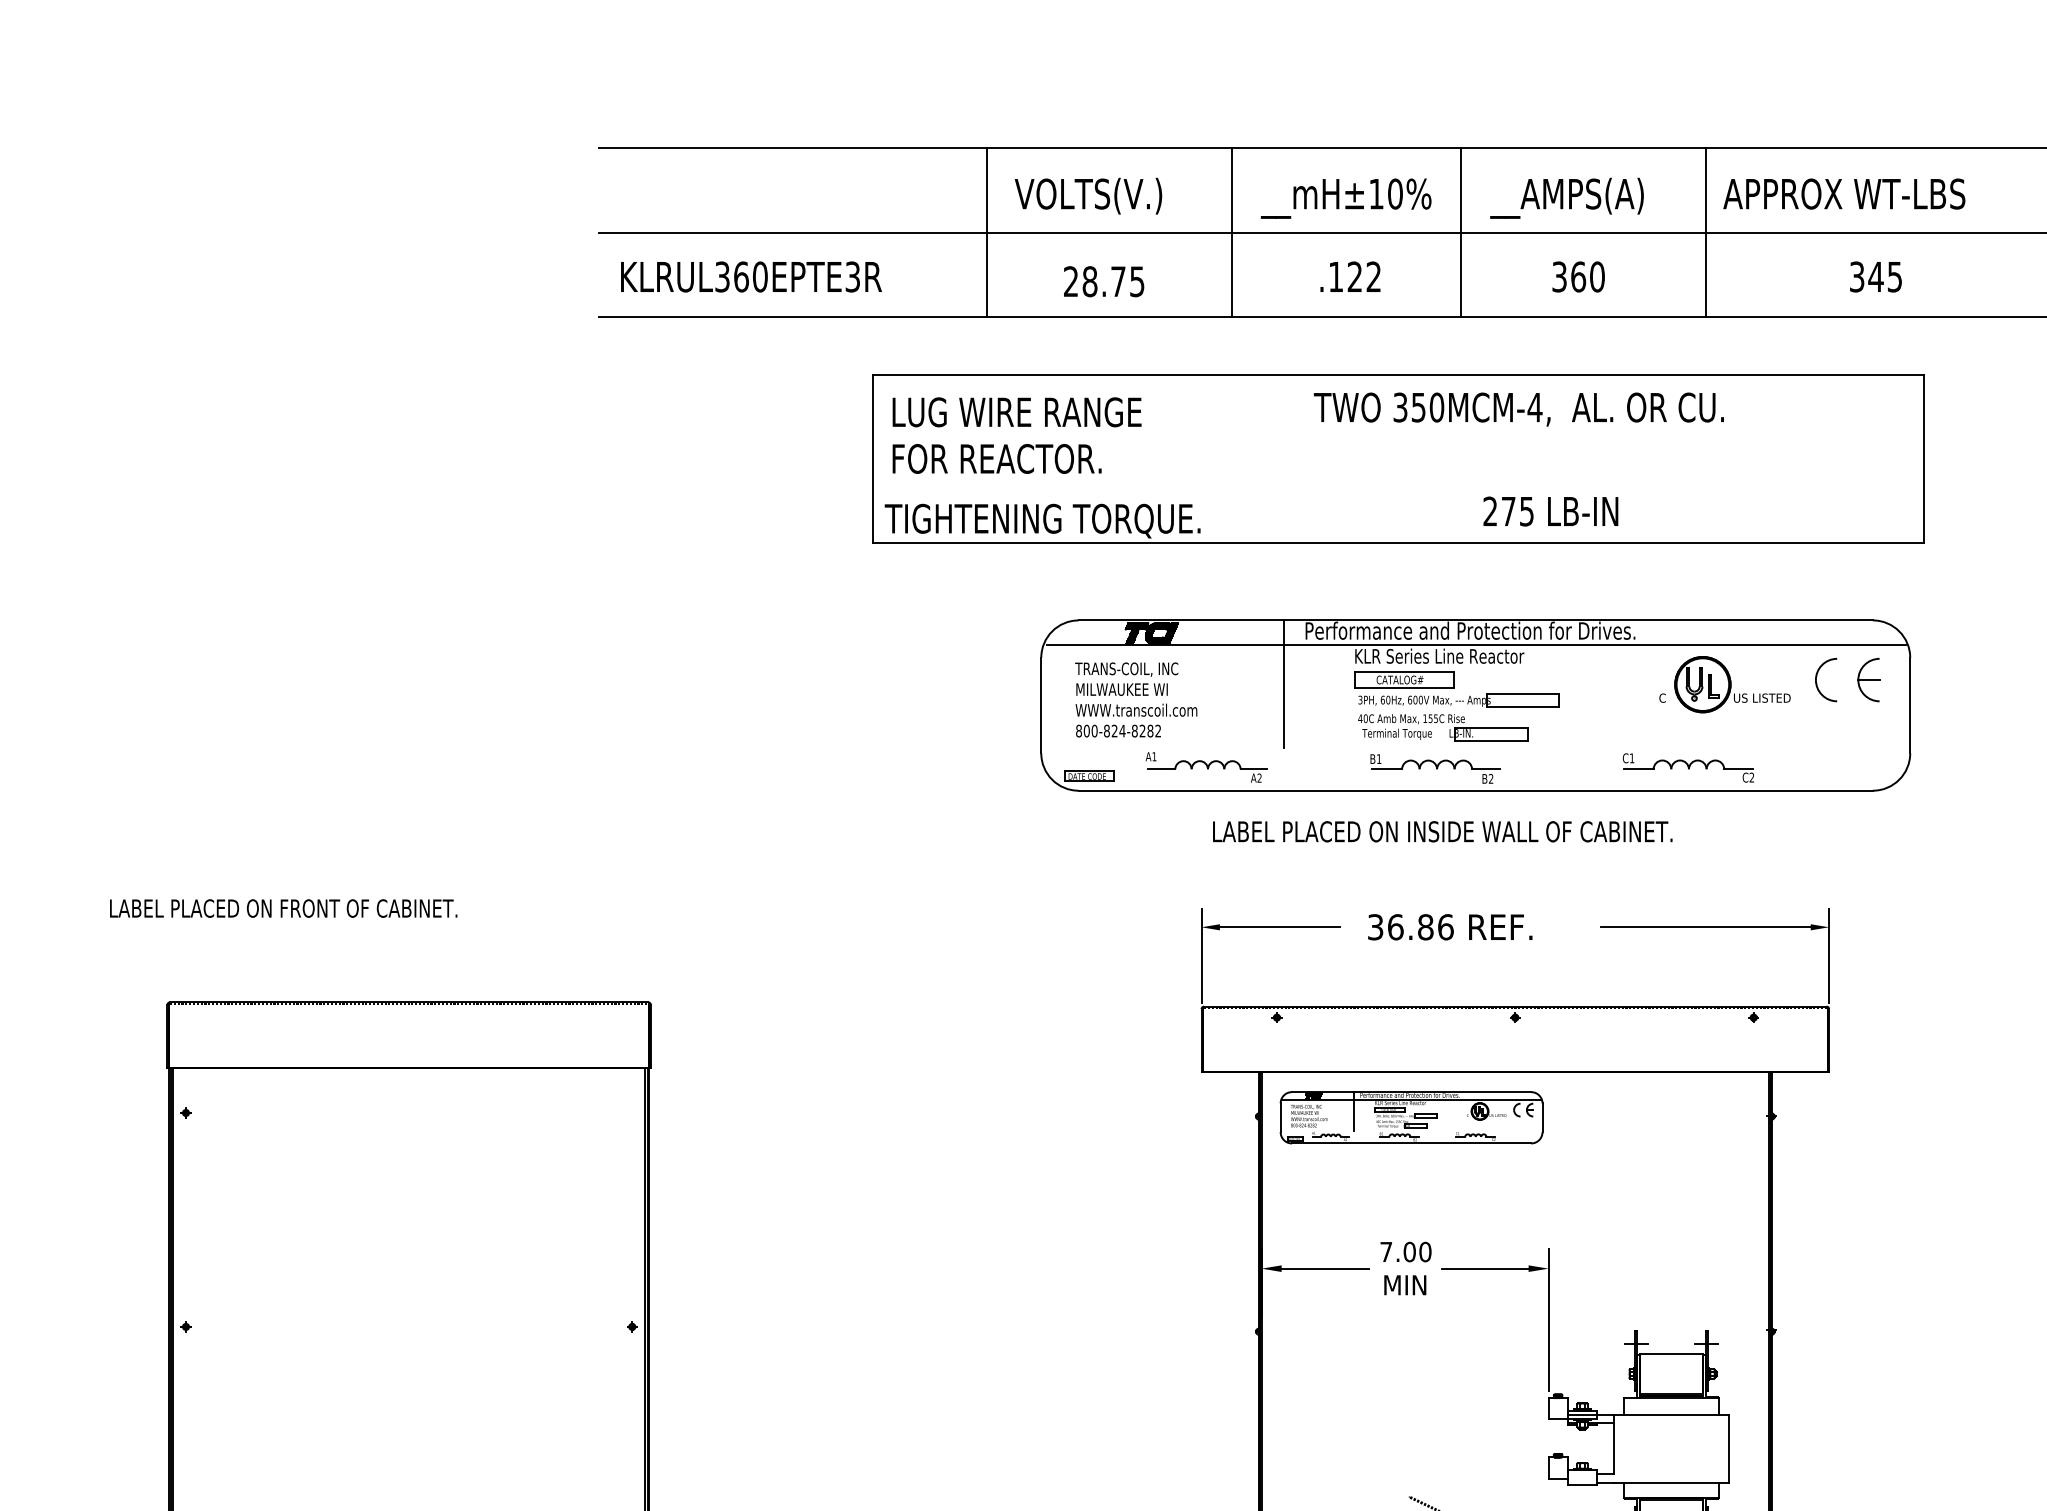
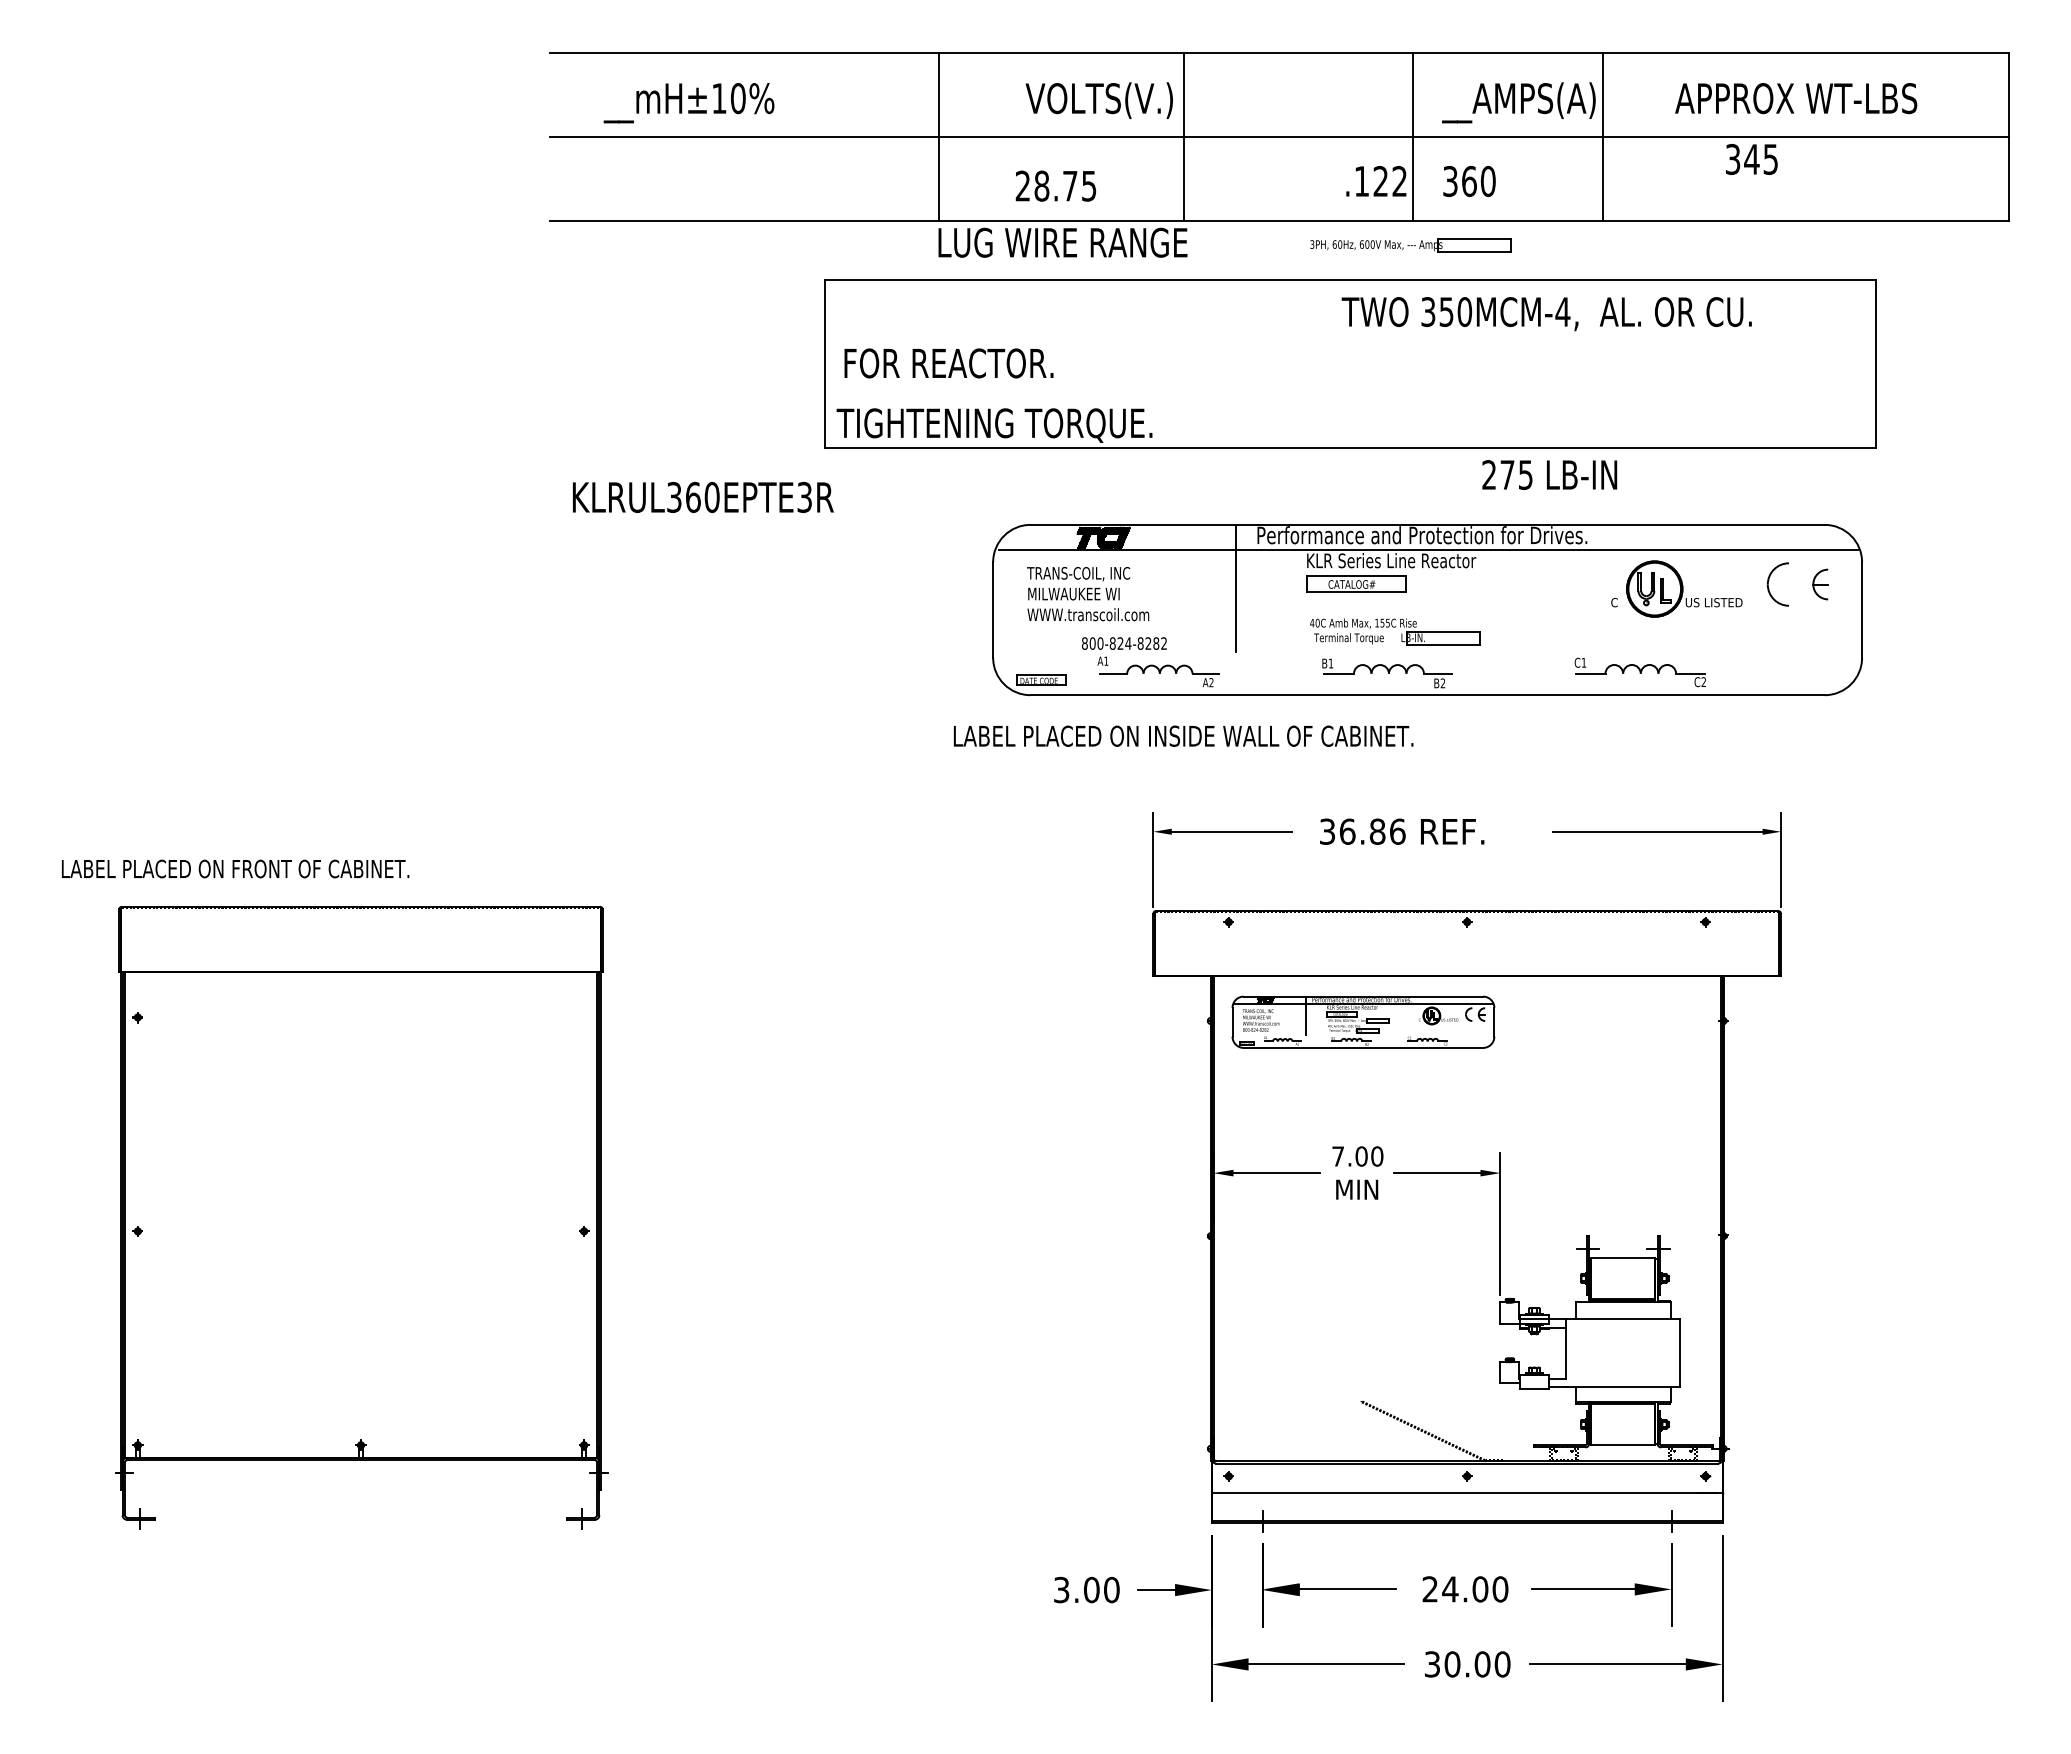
text: (1087, 196) -> (1098, 100), moved
text: (1345, 199) -> (688, 103), moved
line: (1705, 232) -> (1602, 136), moved
text: (751, 277) -> (703, 497), moved
text: (1350, 277) -> (1376, 181), moved
text: (1578, 277) -> (1469, 181), moved
text: (1875, 277) -> (1751, 159), moved
text: (1518, 410) -> (1546, 314), moved
text: (1016, 412) -> (1062, 242), moved
text: (1550, 511) -> (1549, 474), moved
part: (1868, 680) -> (1820, 584), size x0.7
part: (1458, 701) -> (1410, 245), moved
text: (1118, 731) -> (1124, 643), moved
text: (1442, 831) -> (1183, 735), moved
text: (283, 908) -> (235, 868), moved

